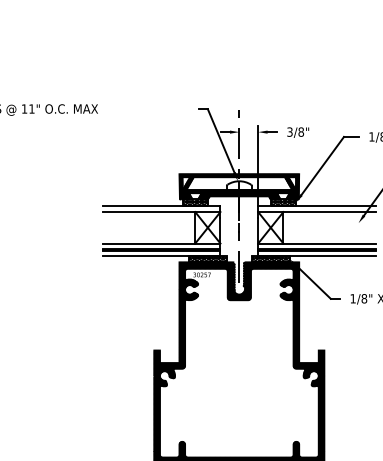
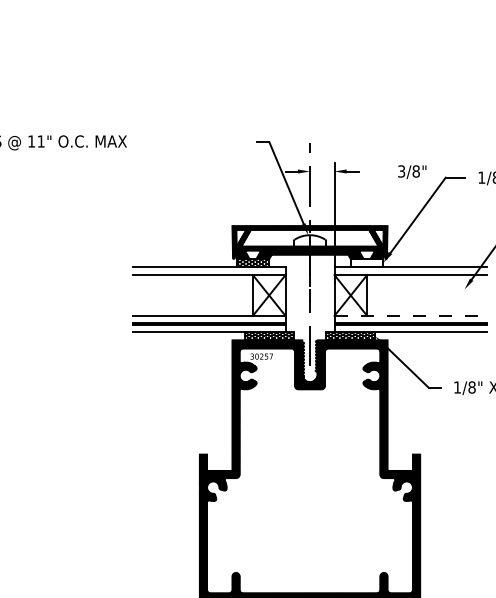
text: (298, 132) -> (412, 171), moved
hatch: (282, 202) -> (366, 262), removed
line: (317, 243) -> (411, 315), solid -> dashed

